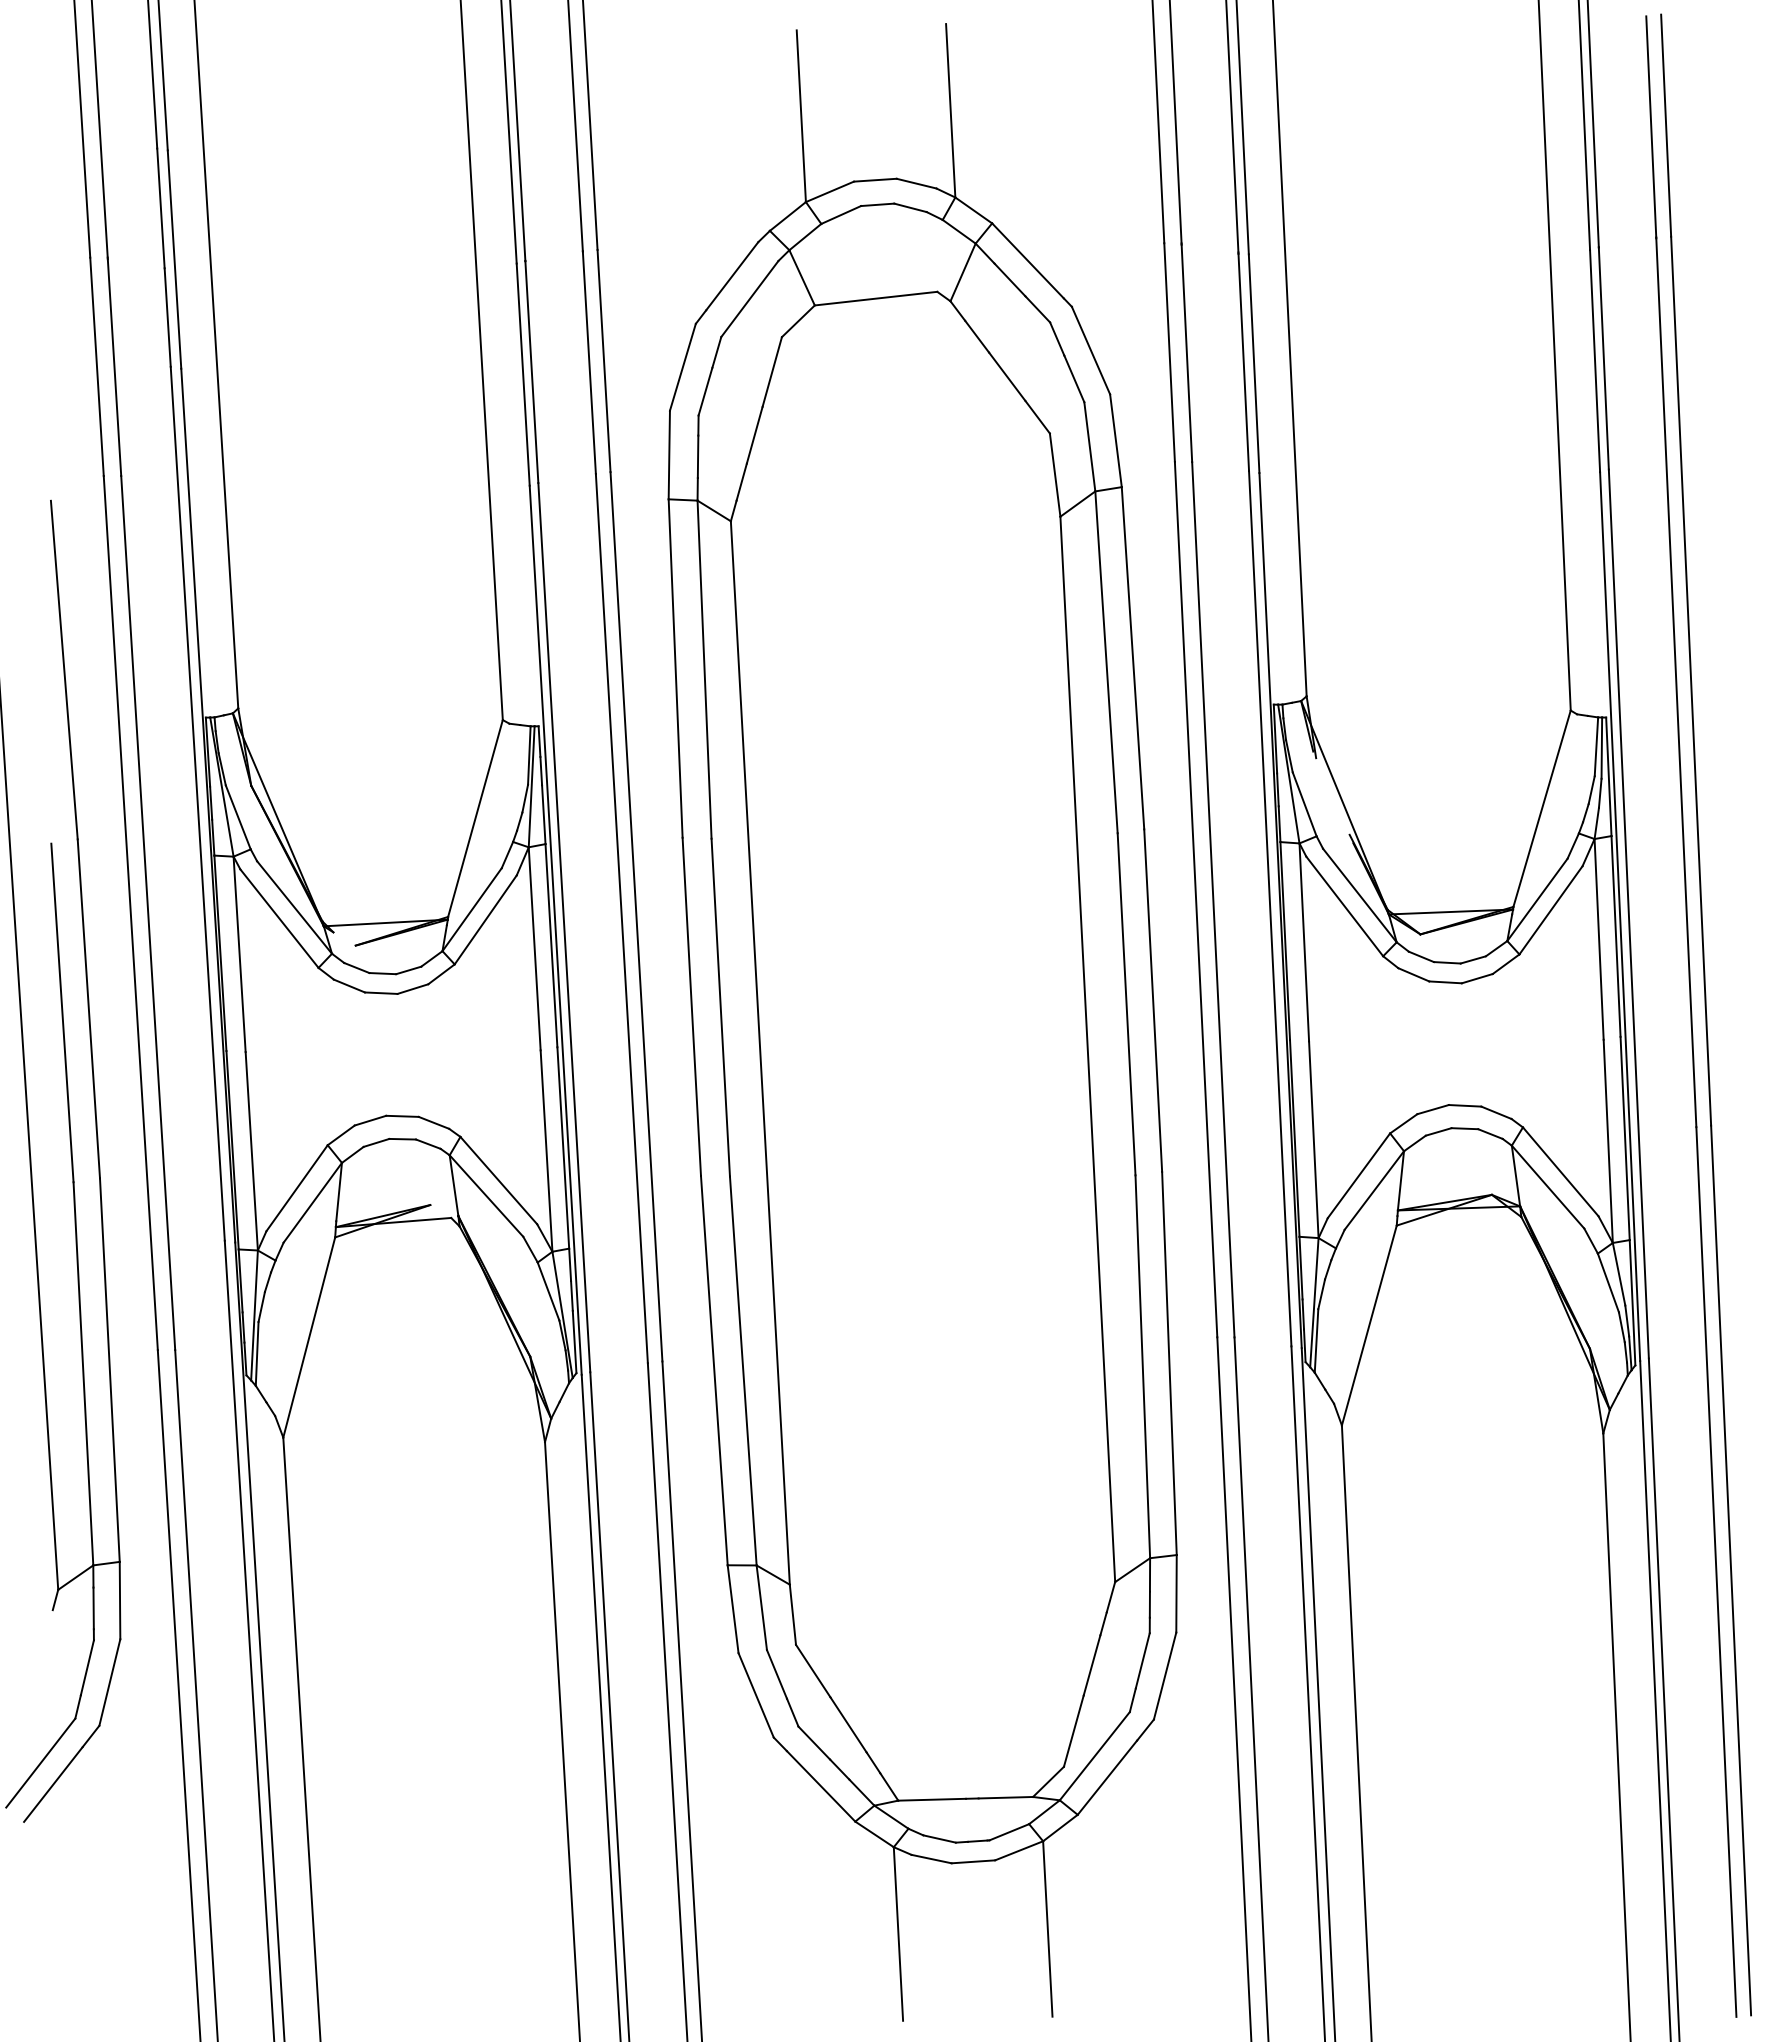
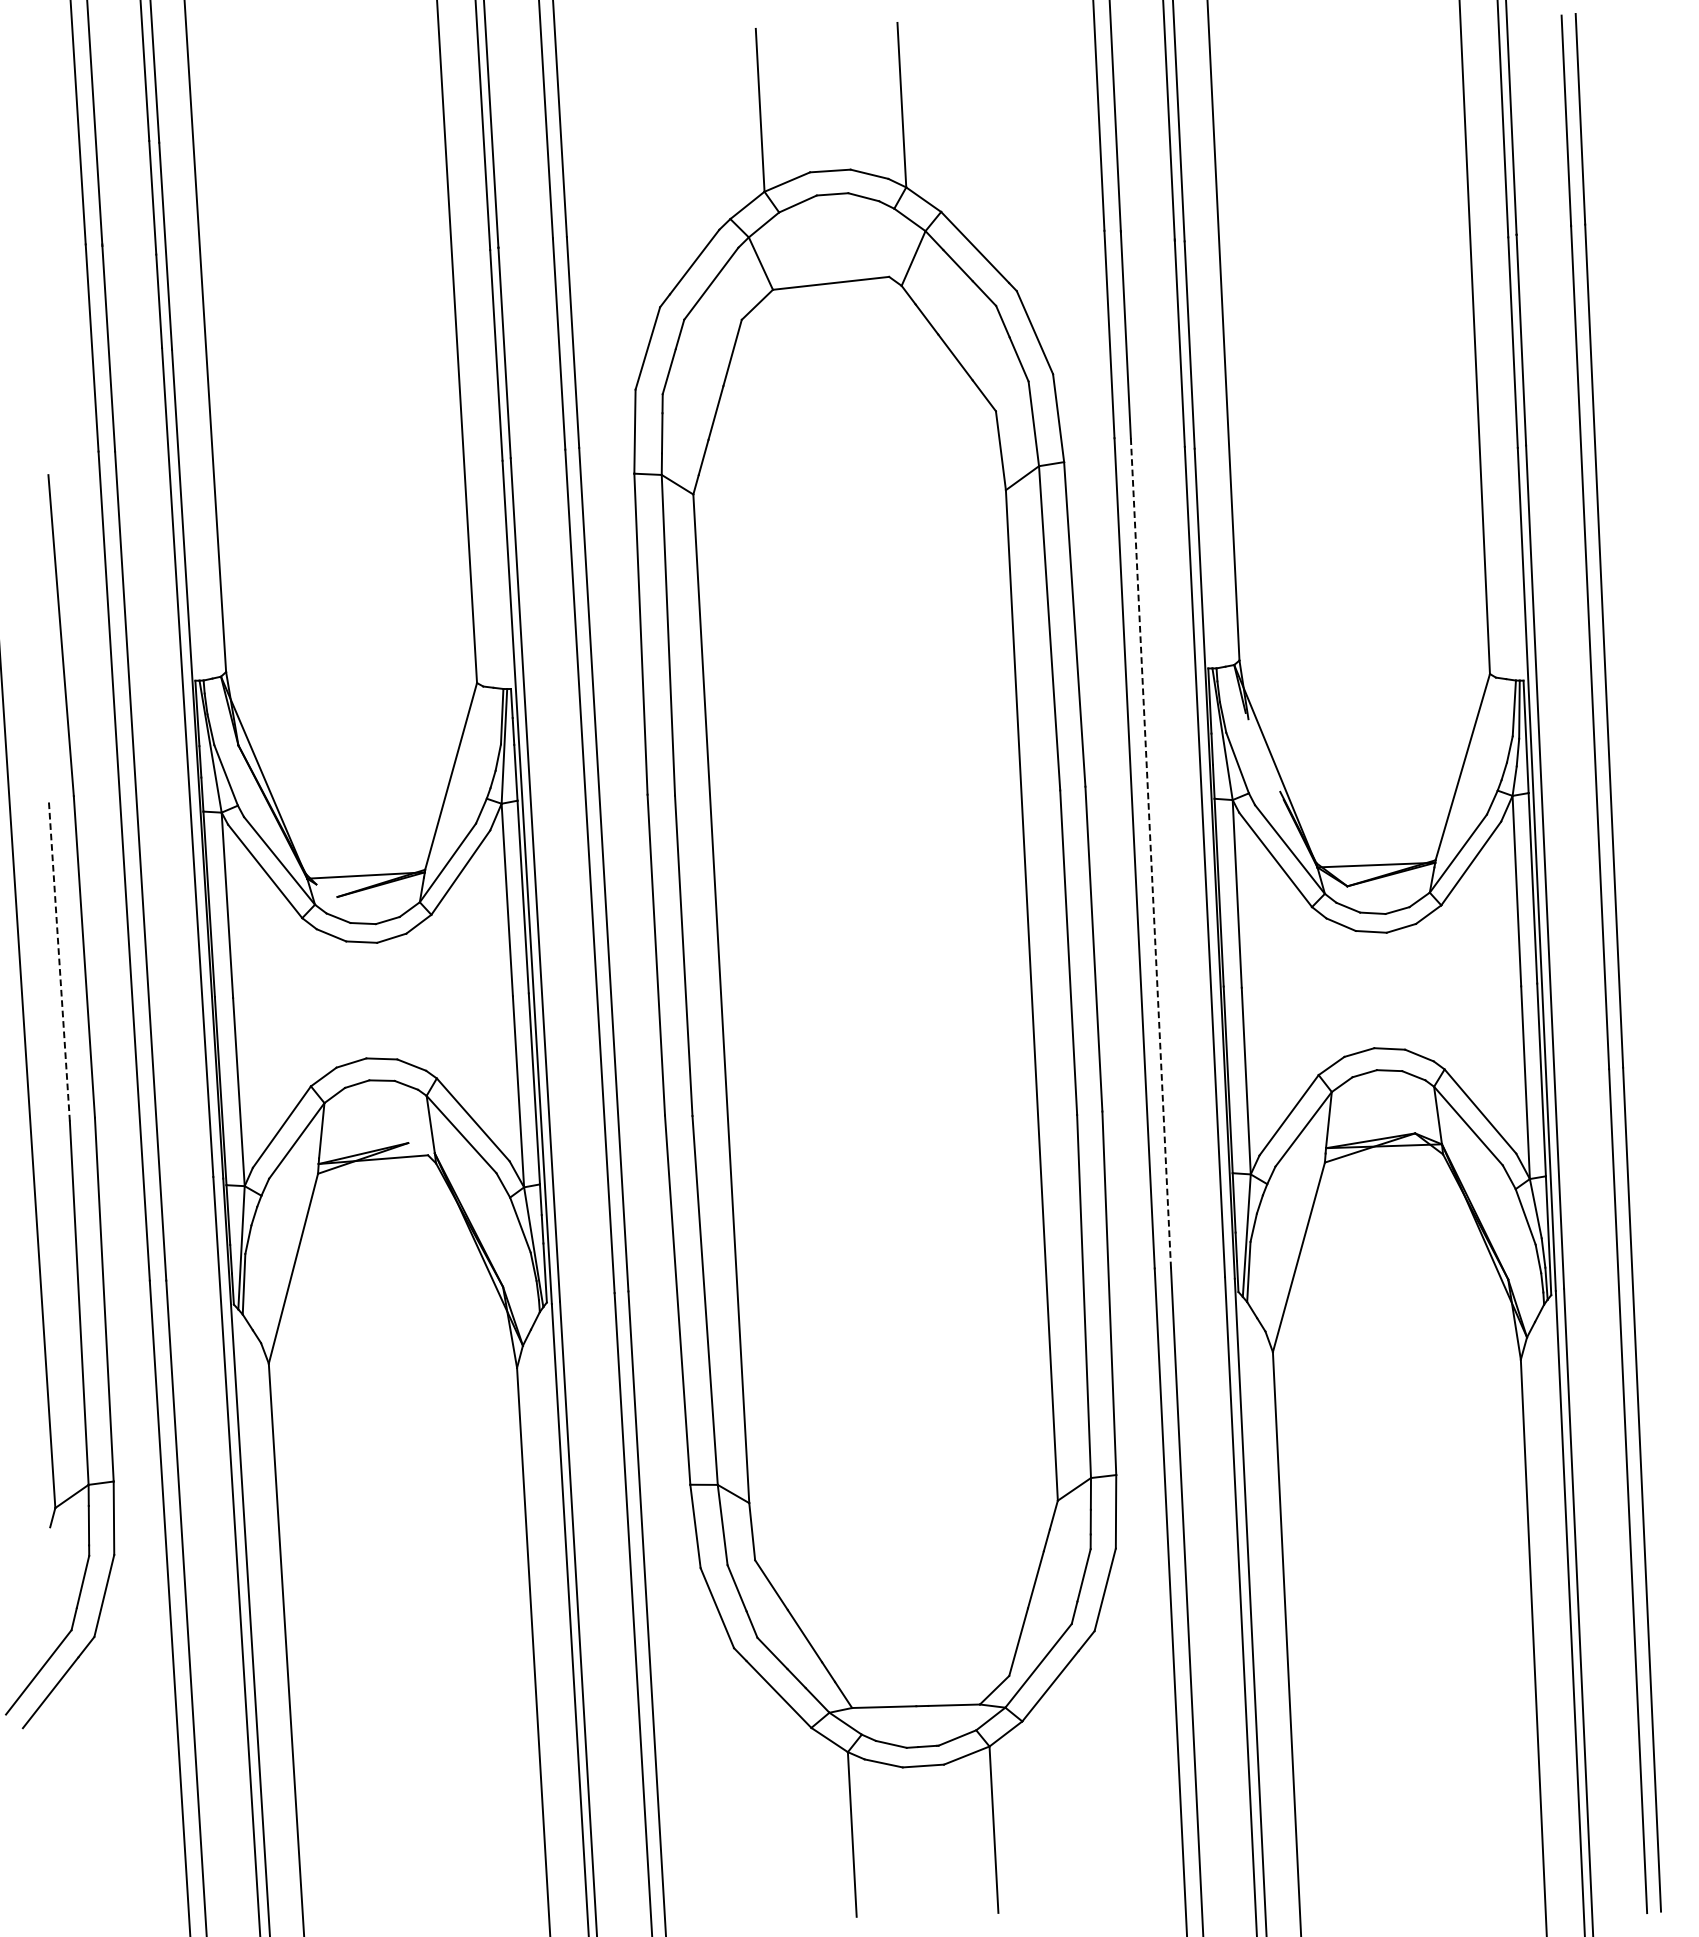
line: (1213, 900) -> (1151, 854), solid -> dashed
line: (62, 1012) -> (59, 960), solid -> dashed

